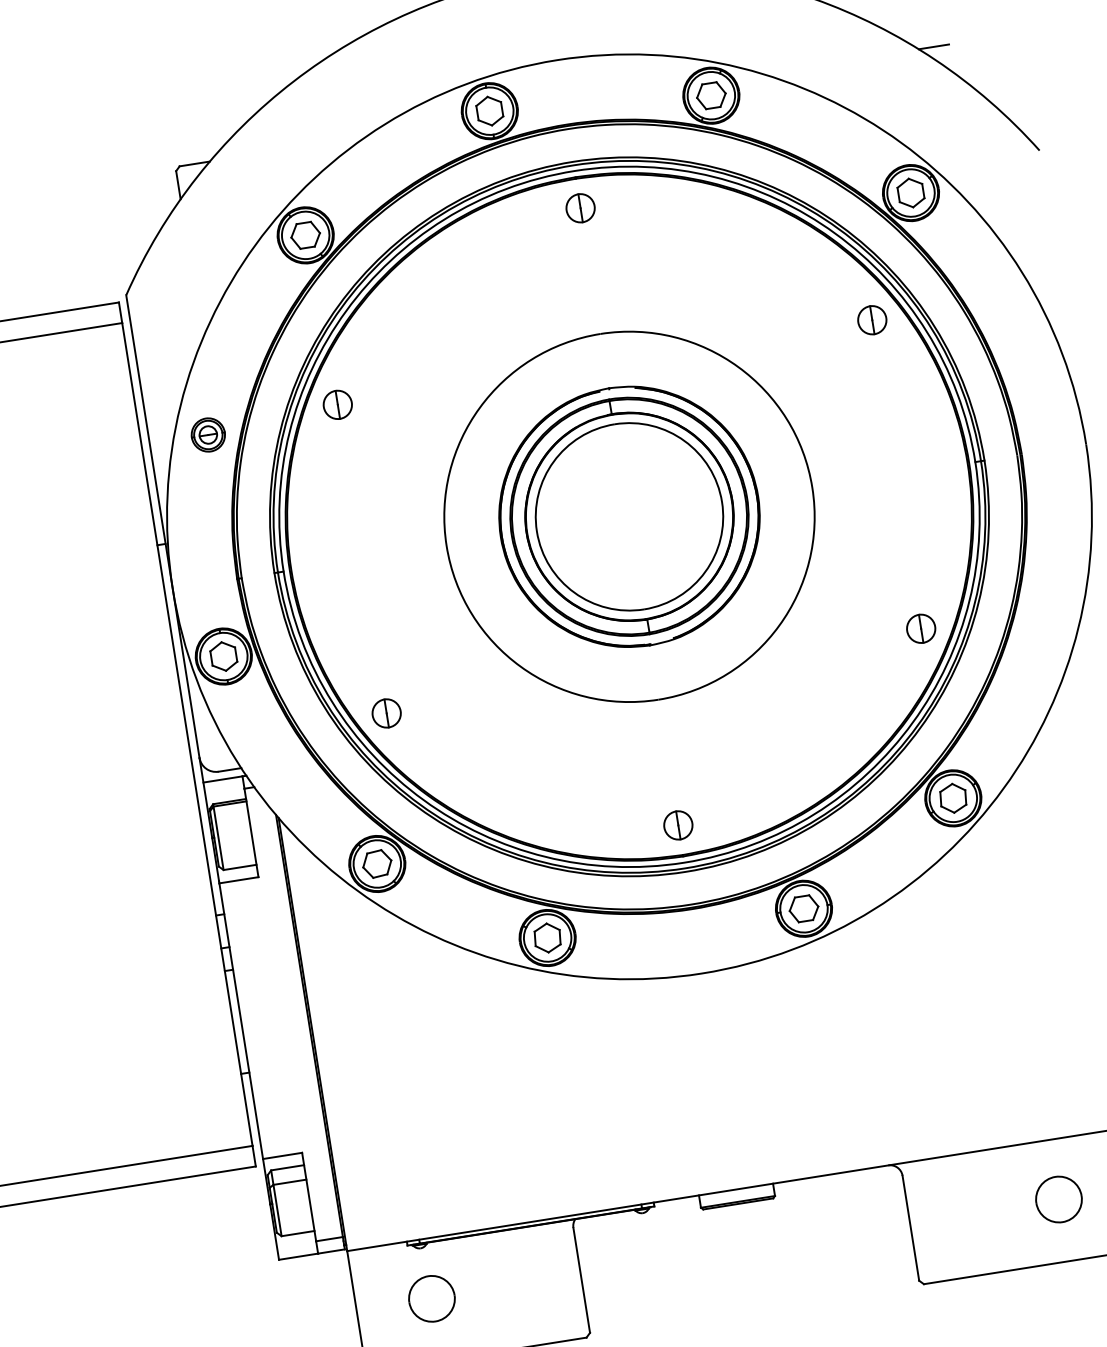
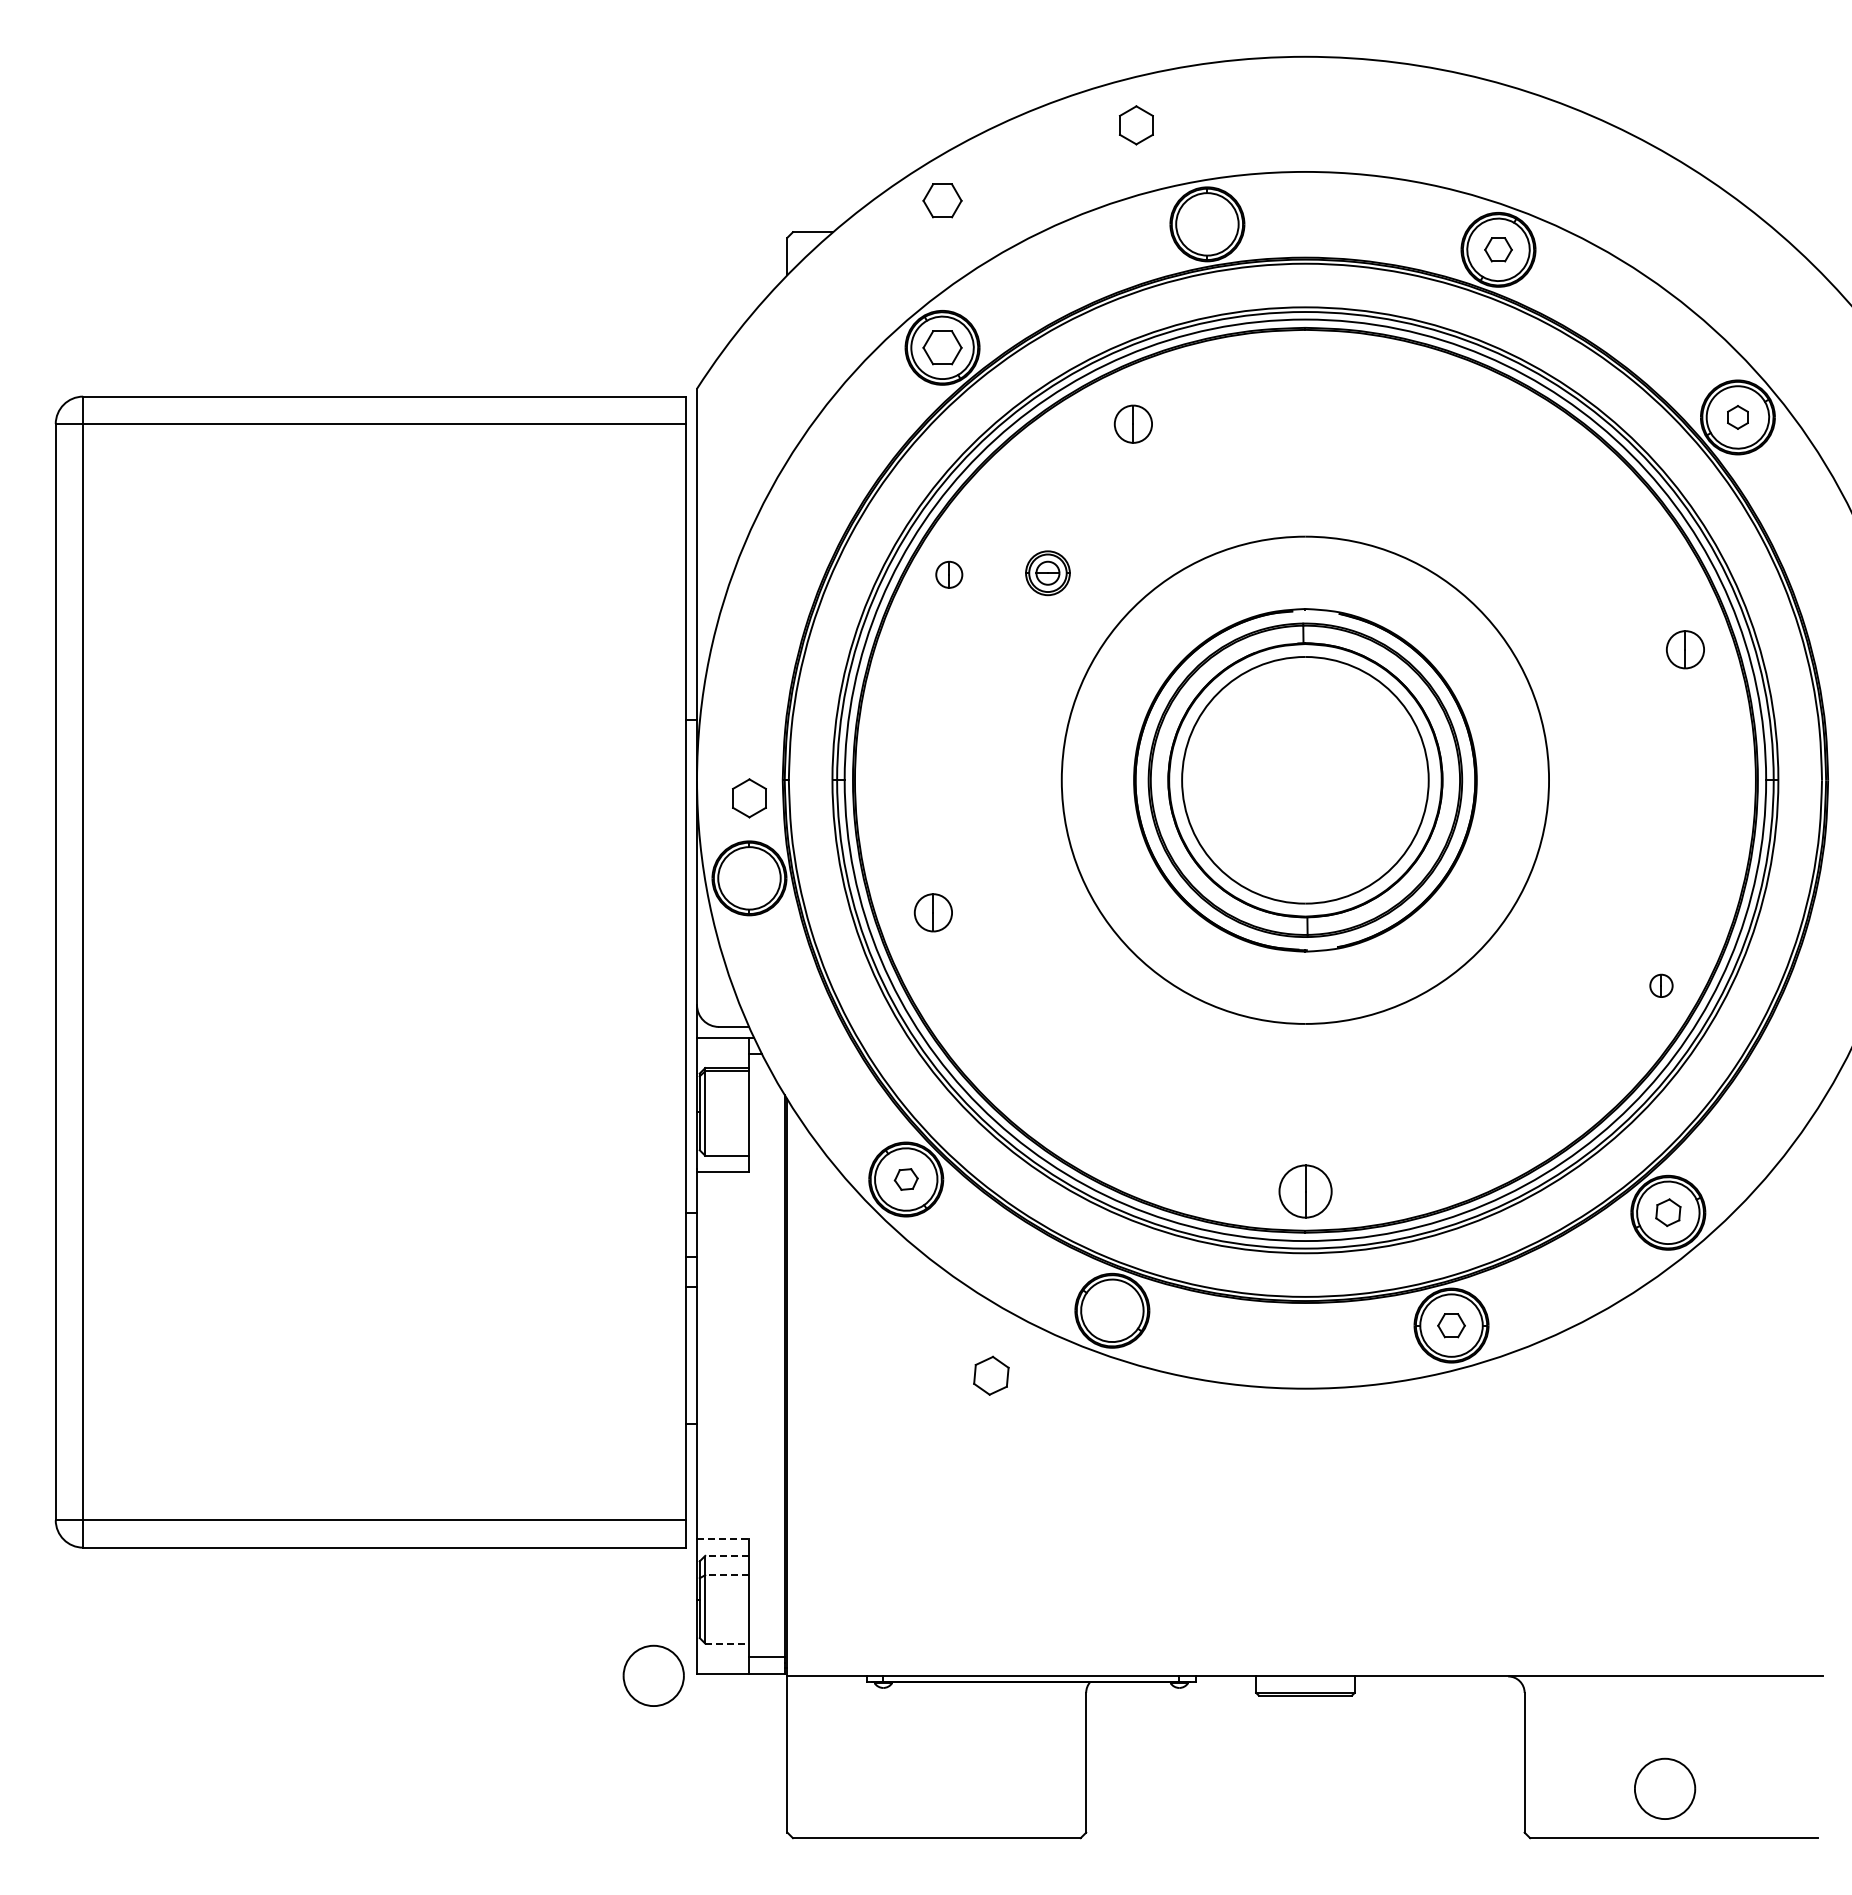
line: (933, 47) -> (1797, 232), removed
part: (711, 95) -> (1498, 249), size x0.7
part: (489, 111) -> (1136, 125), moved
part: (288, 124) -> (942, 200), added
part: (910, 193) -> (1737, 417), size x0.6
part: (579, 207) -> (1132, 423), moved
part: (872, 320) -> (1685, 649), moved
part: (337, 404) -> (948, 574), size x0.7
part: (208, 435) -> (1047, 573), moved
part: (921, 628) -> (1661, 985), size x0.6
part: (223, 656) -> (749, 798), moved
part: (385, 713) -> (932, 912), moved
part: (953, 798) -> (1668, 1212), size x0.7
part: (677, 824) -> (1304, 1190), size x1.4
part: (377, 863) -> (906, 1179), size x0.6
part: (803, 908) -> (1451, 1325), size x0.7
part: (547, 937) -> (991, 1375), moved
line: (282, 1155) -> (723, 1539), solid -> dashed
line: (287, 1167) -> (727, 1555), solid -> dashed
line: (290, 1182) -> (727, 1575), solid -> dashed
part: (1059, 1199) -> (1665, 1788), moved
line: (298, 1233) -> (727, 1643), solid -> dashed
part: (431, 1298) -> (653, 1675), moved

